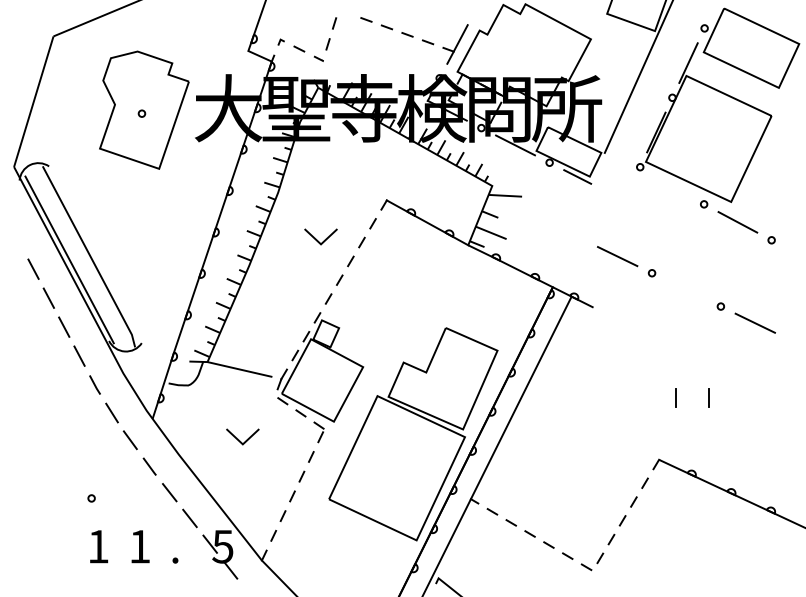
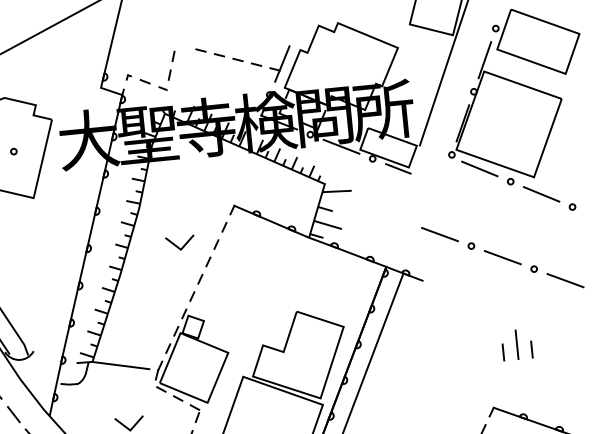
line: (670, 186) -> (479, 169), added
line: (686, 289) -> (502, 257), added
line: (692, 390) -> (516, 344), added

